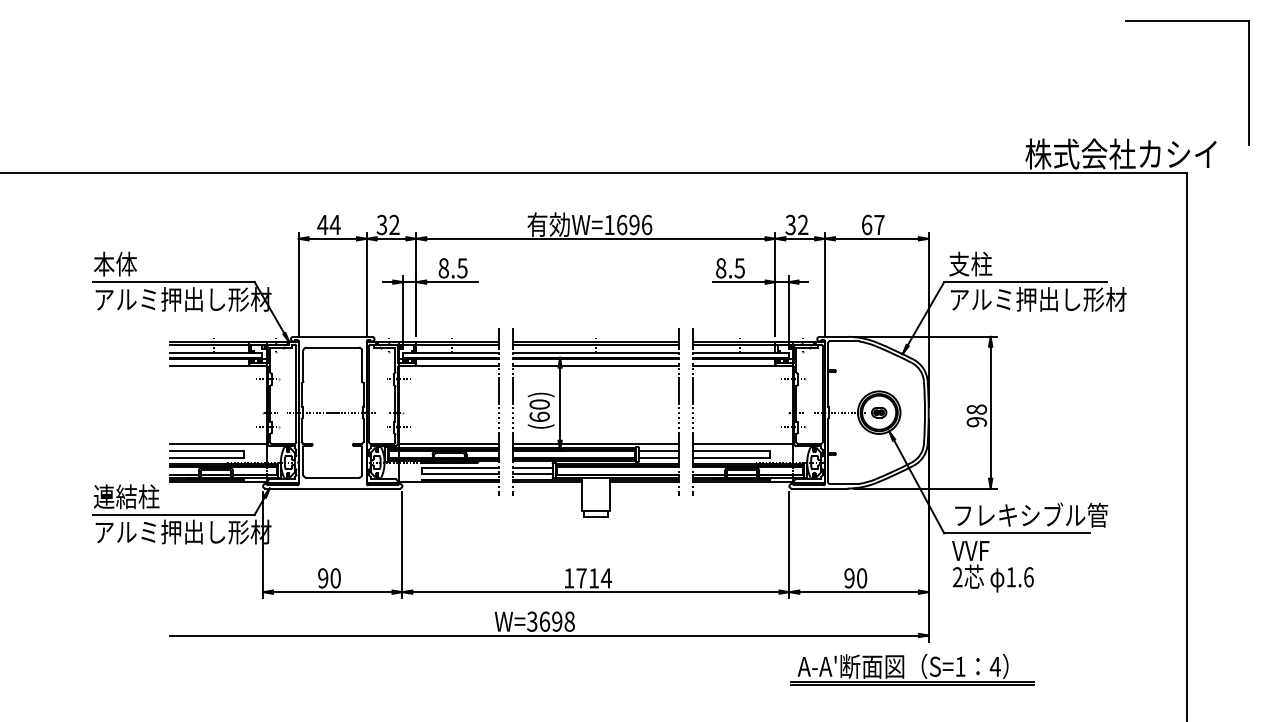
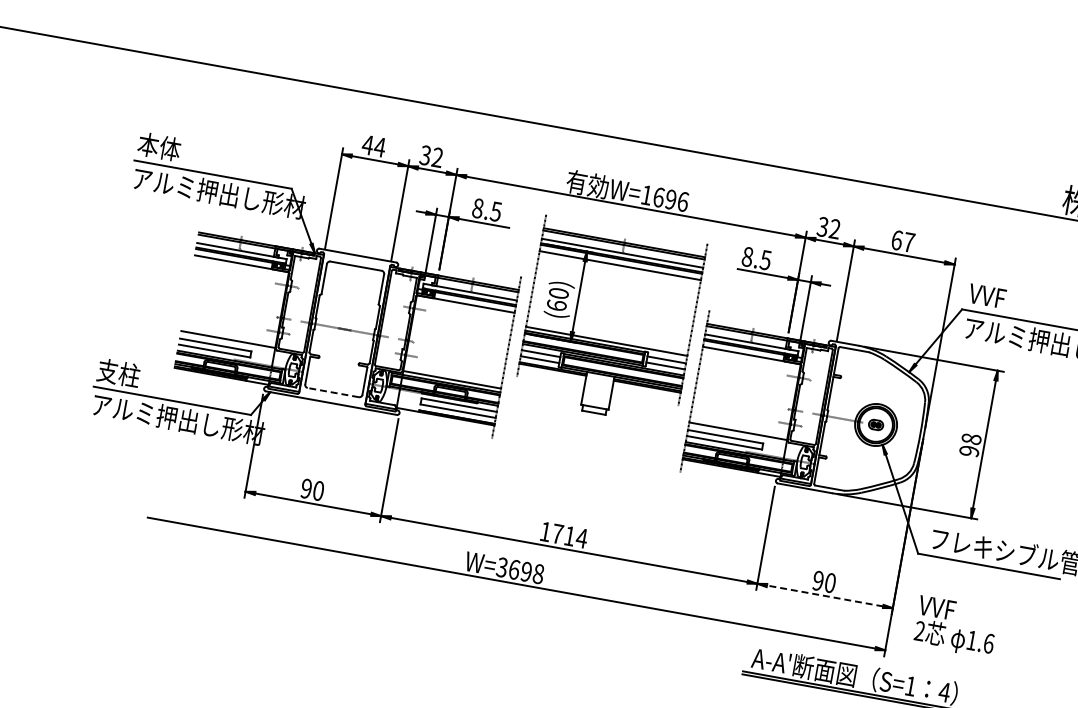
text: (970, 263) -> (990, 295), 支柱 -> VVF
part: (595, 443) -> (606, 341), moved
line: (332, 477) -> (333, 392), solid -> dashed
text: (126, 496) -> (129, 374), 連結柱 -> 支柱
text: (992, 566) -> (955, 626), moved
line: (859, 592) -> (825, 596), solid -> dashed

